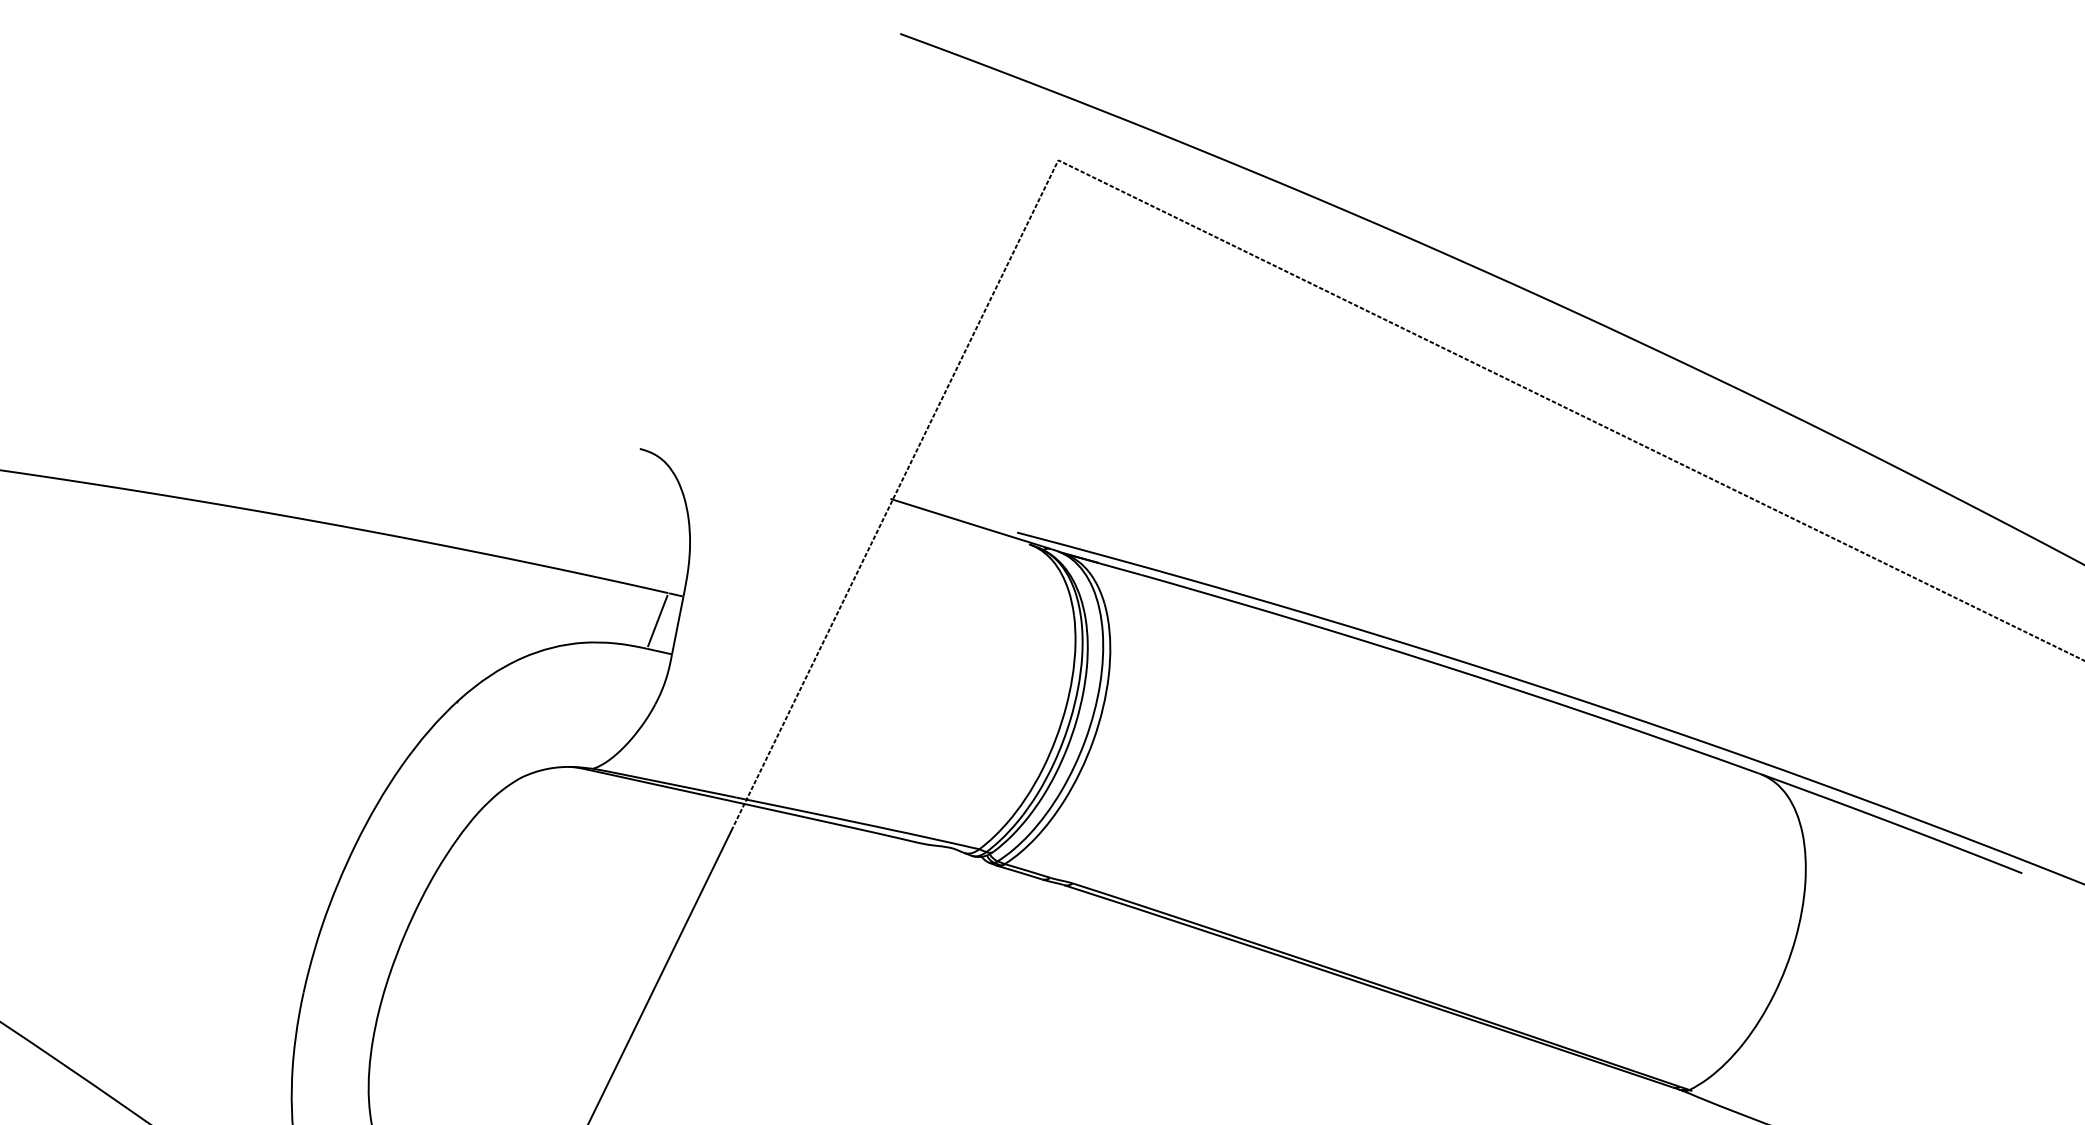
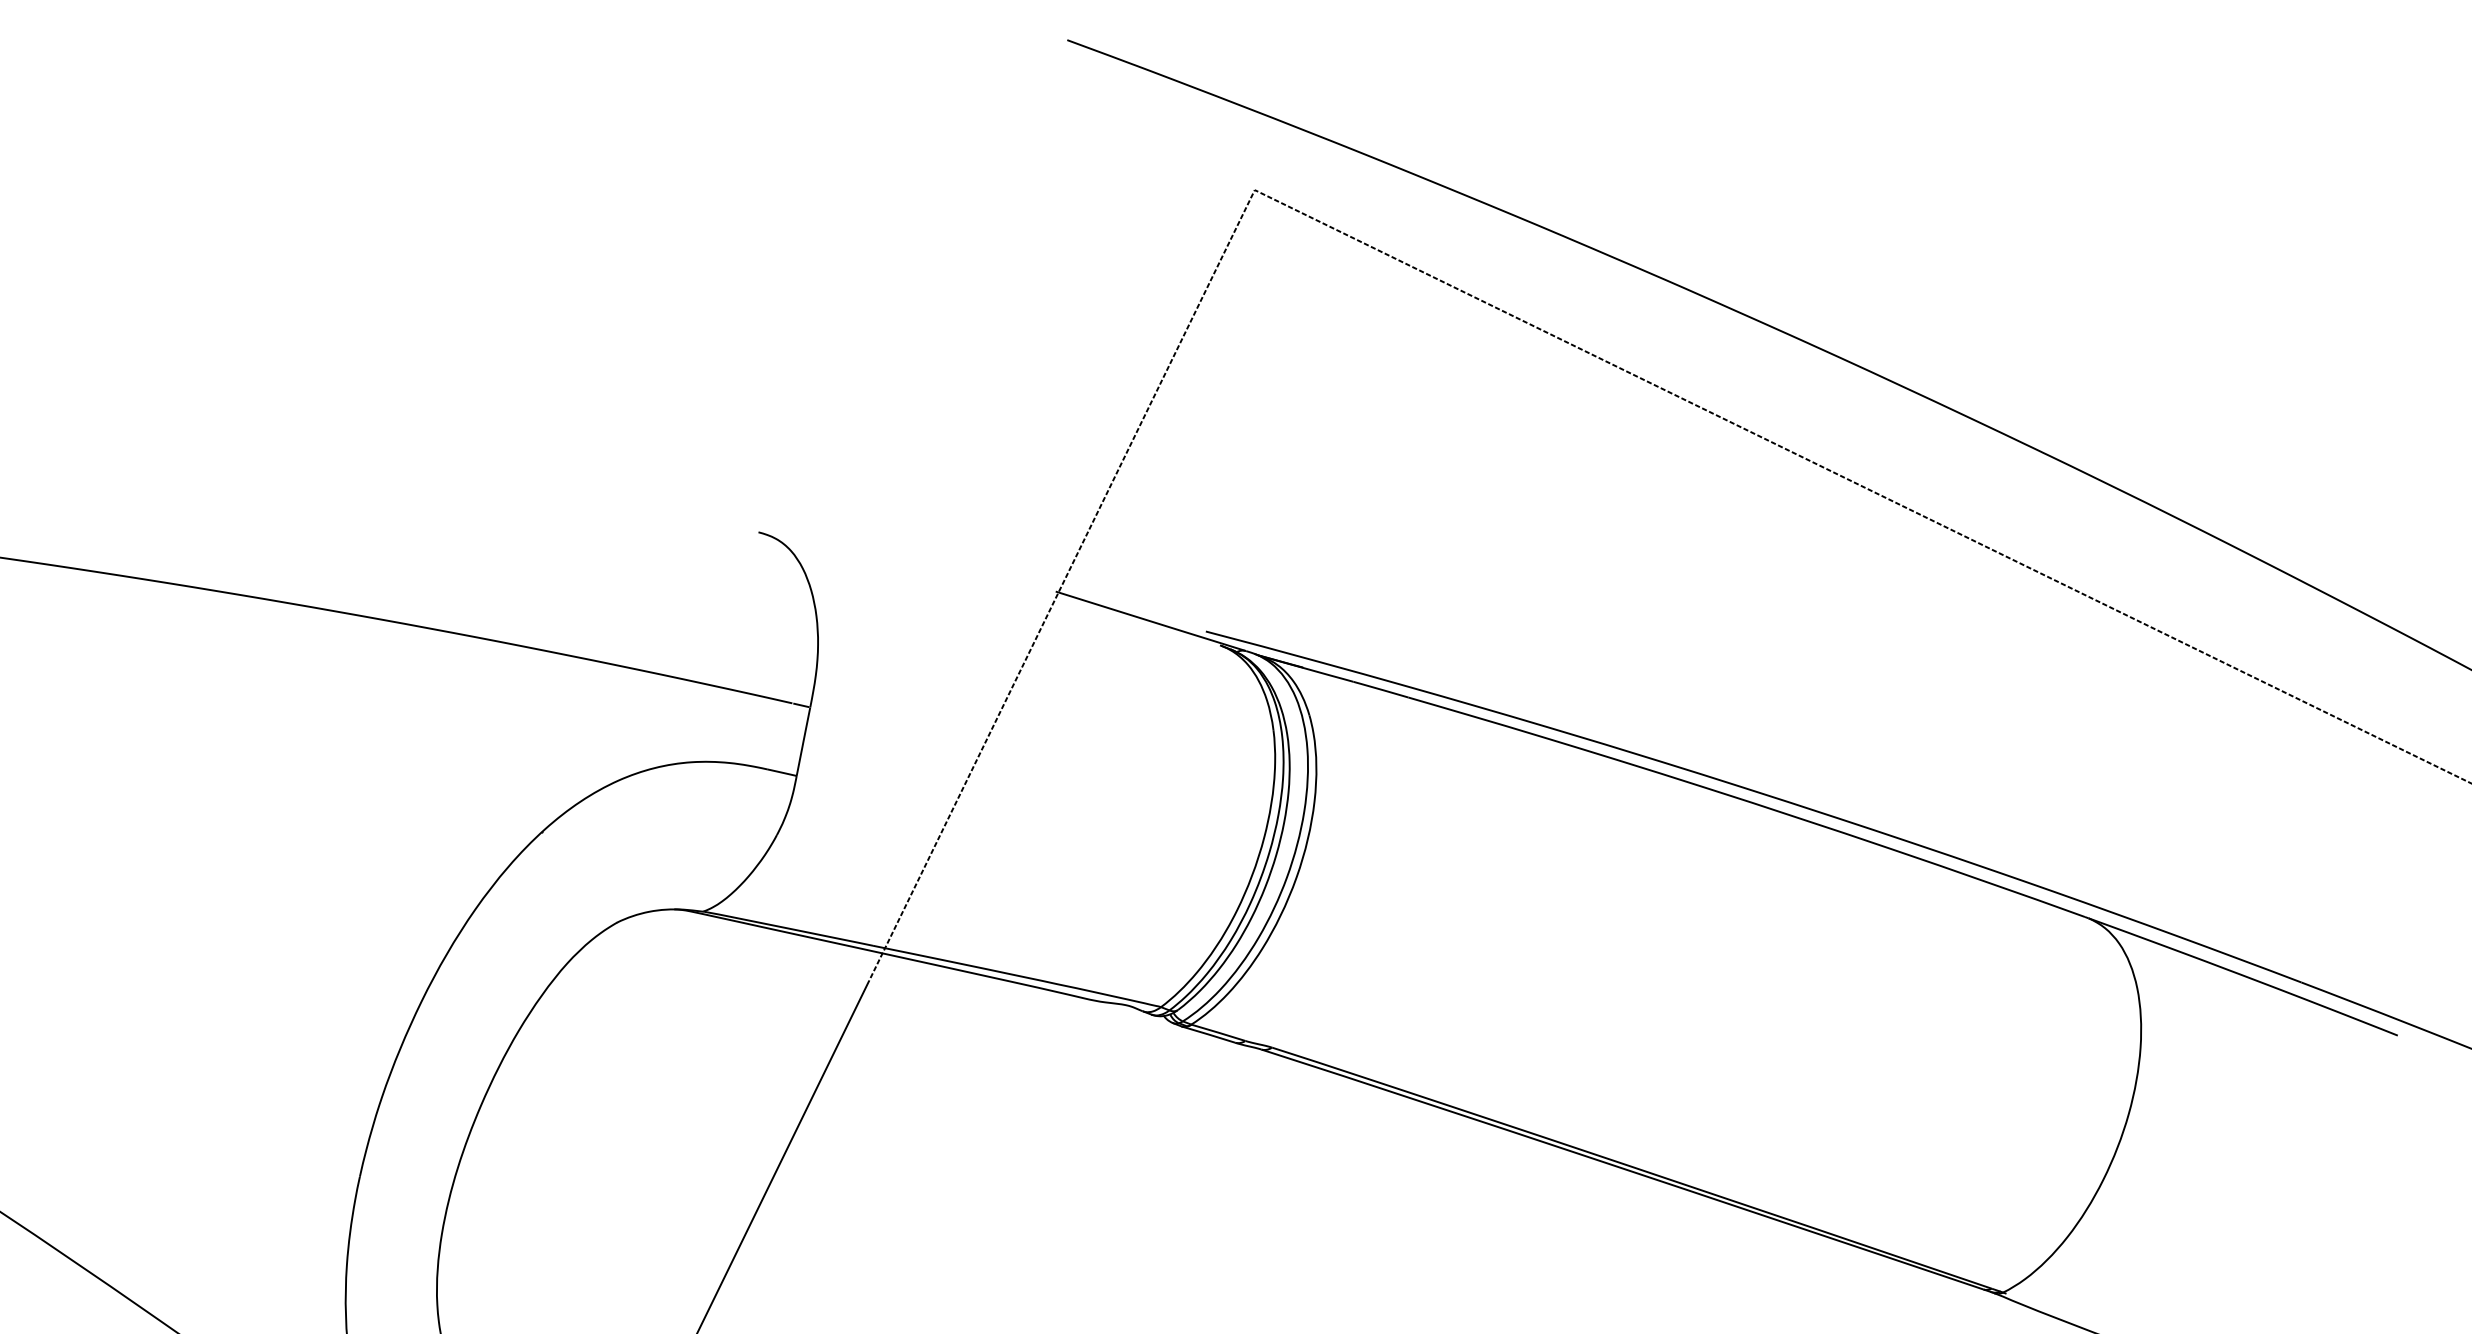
line: (657, 621) -> (779, 736), removed

